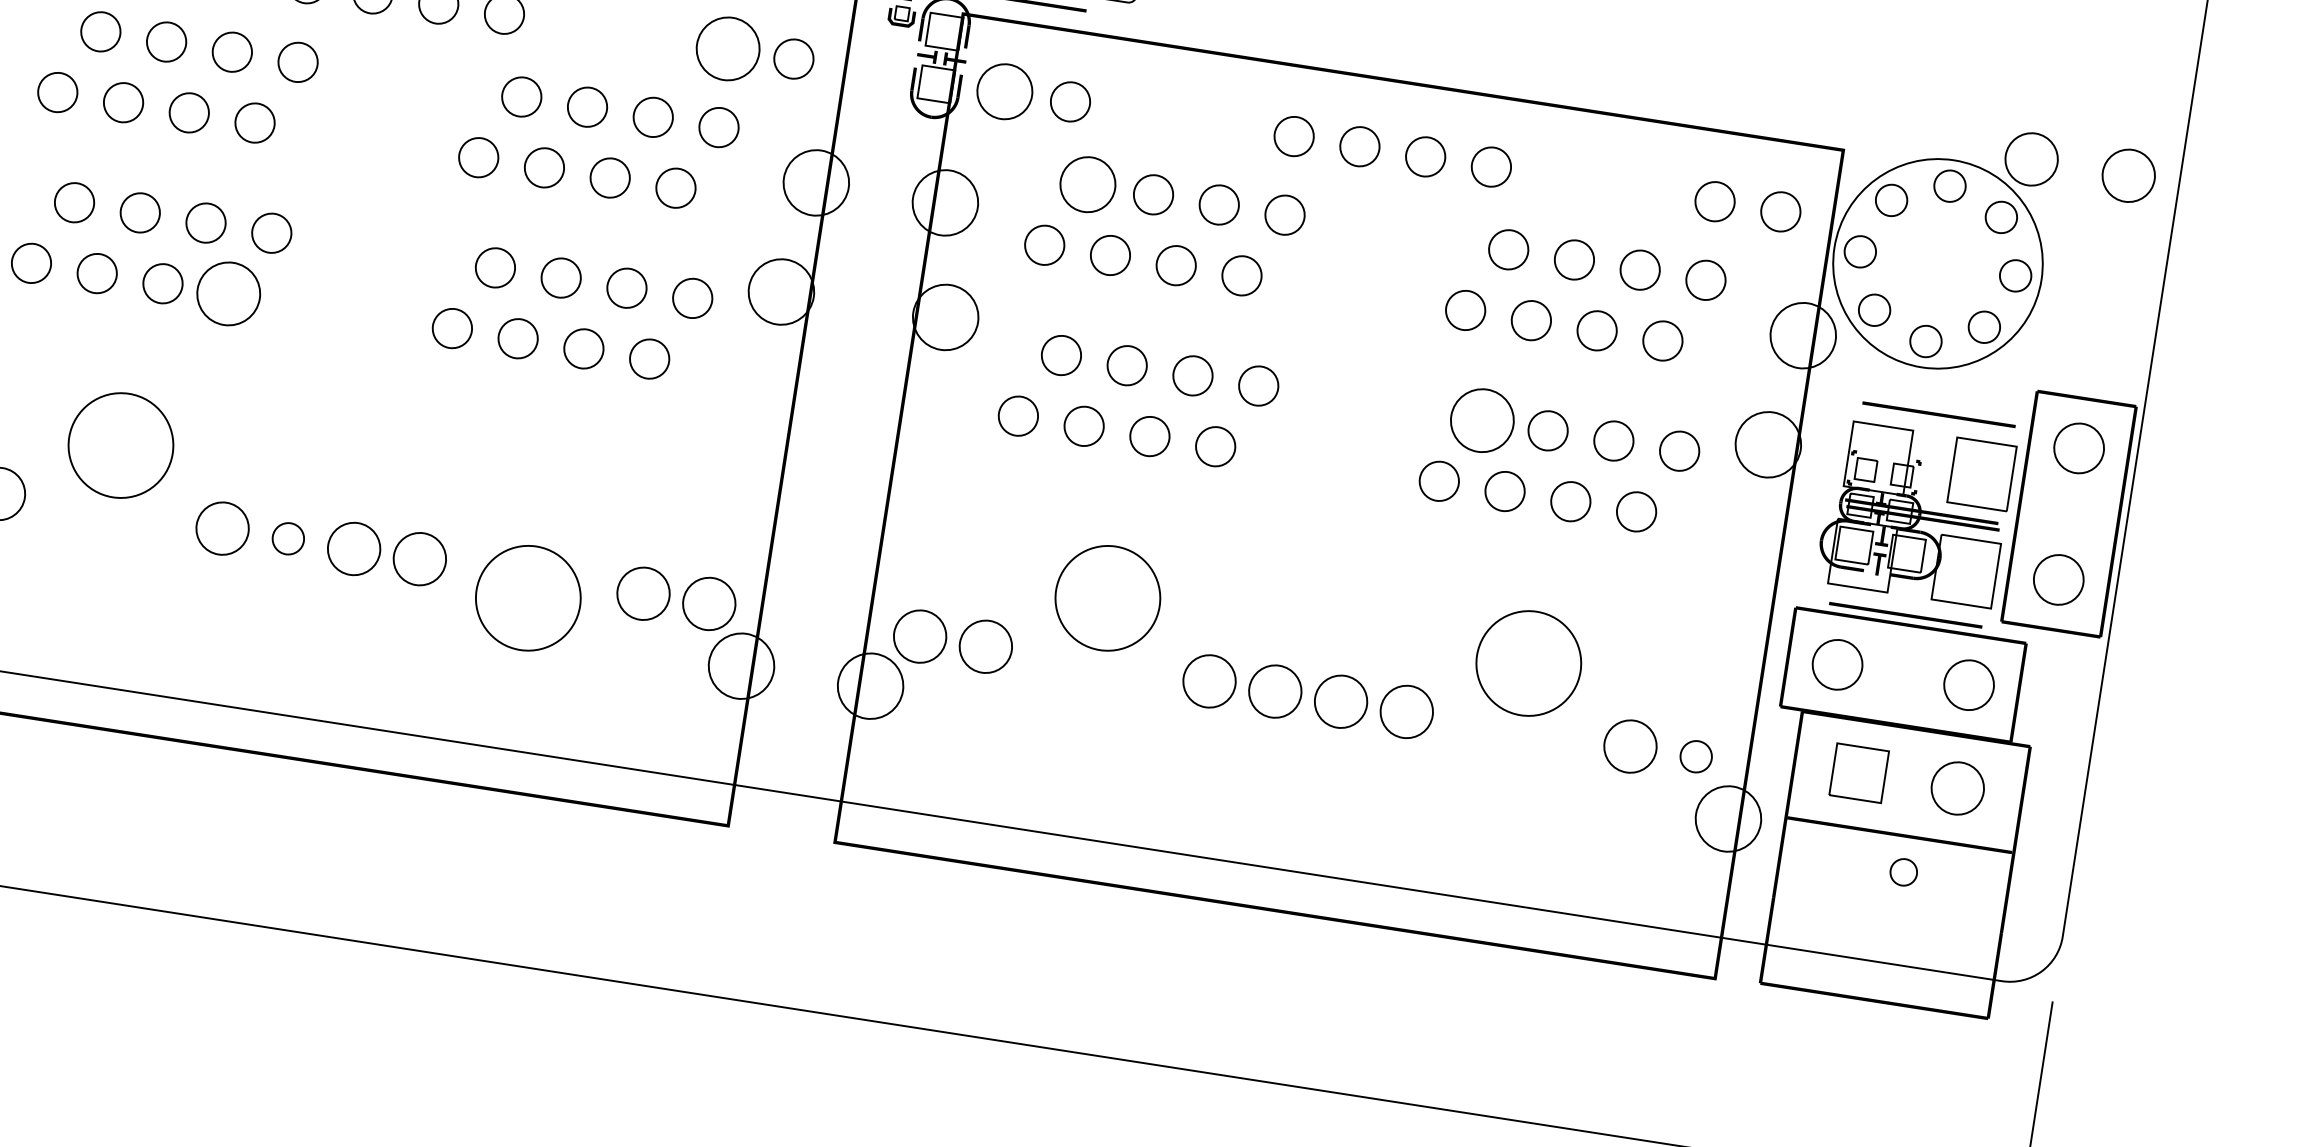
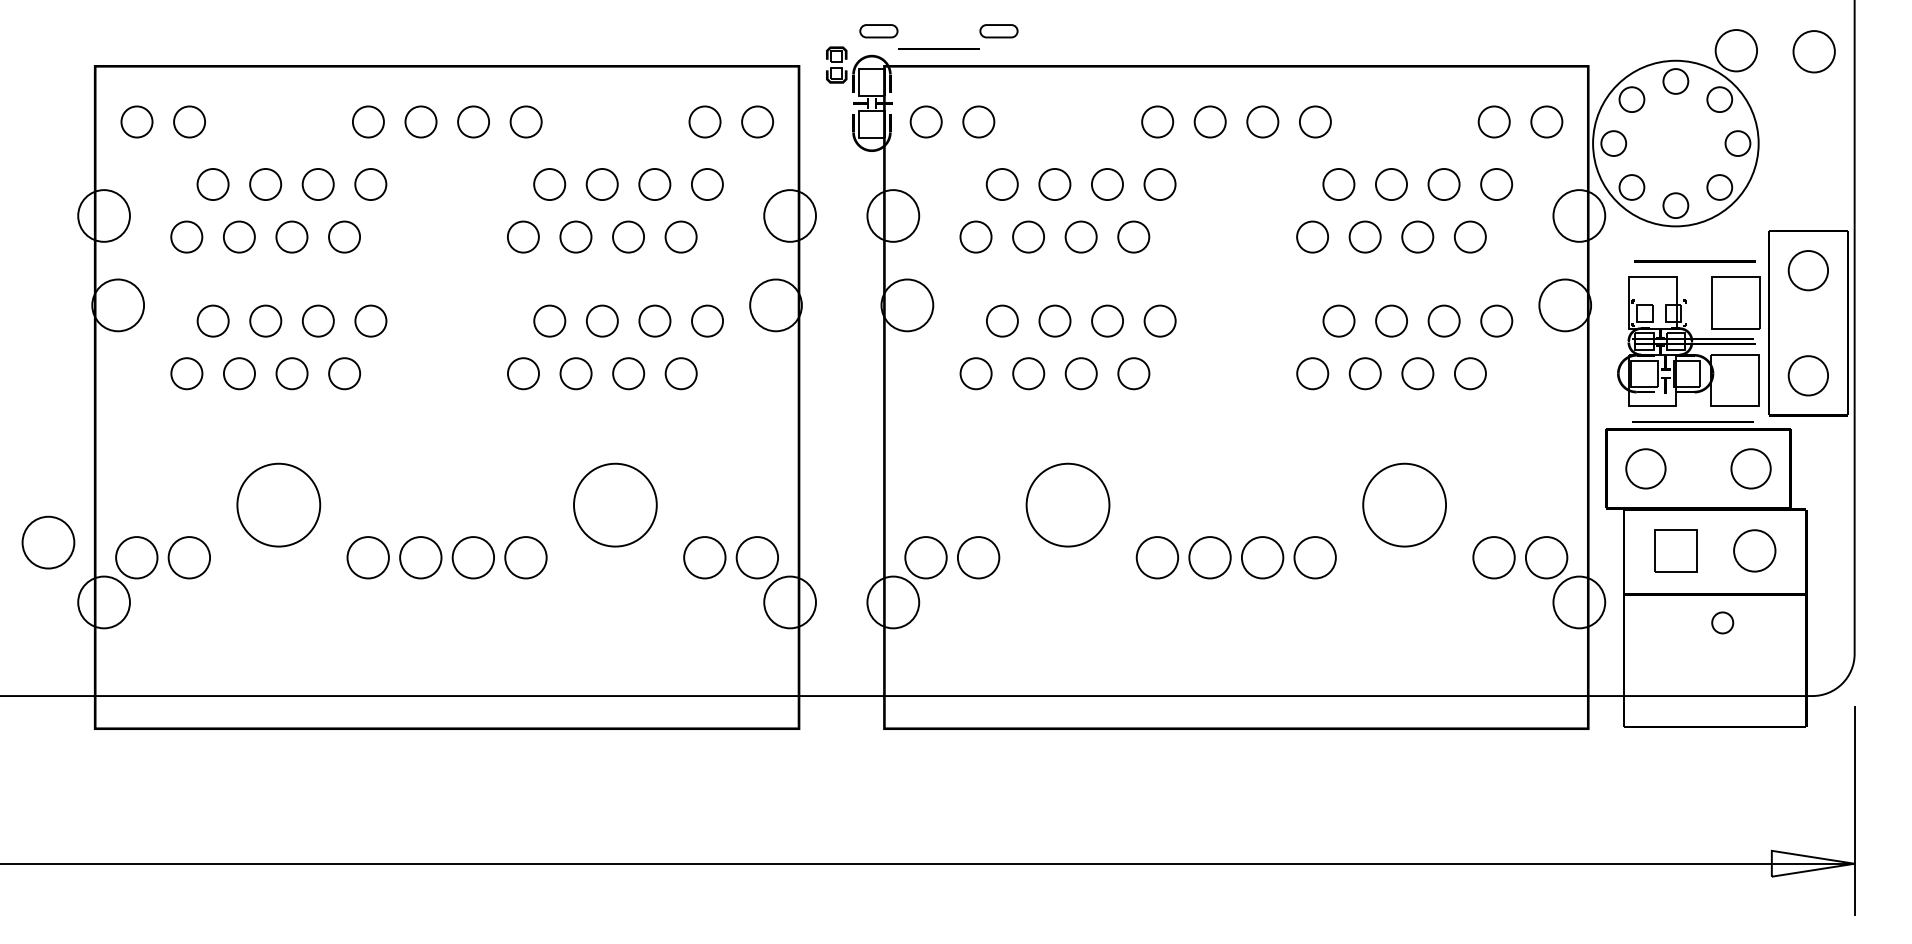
circle: (727, 48) -> (704, 121), size x0.62
circle: (1003, 90) -> (925, 121), size x0.71
circle: (1086, 184) -> (1001, 184), size x0.71
circle: (228, 293) -> (344, 373), size x0.62
circle: (1481, 419) -> (1338, 320), size x0.62
circle: (288, 538) -> (420, 557), size x1.67
circle: (528, 597) -> (615, 504), moved
circle: (1696, 756) -> (1546, 557), size x1.67

